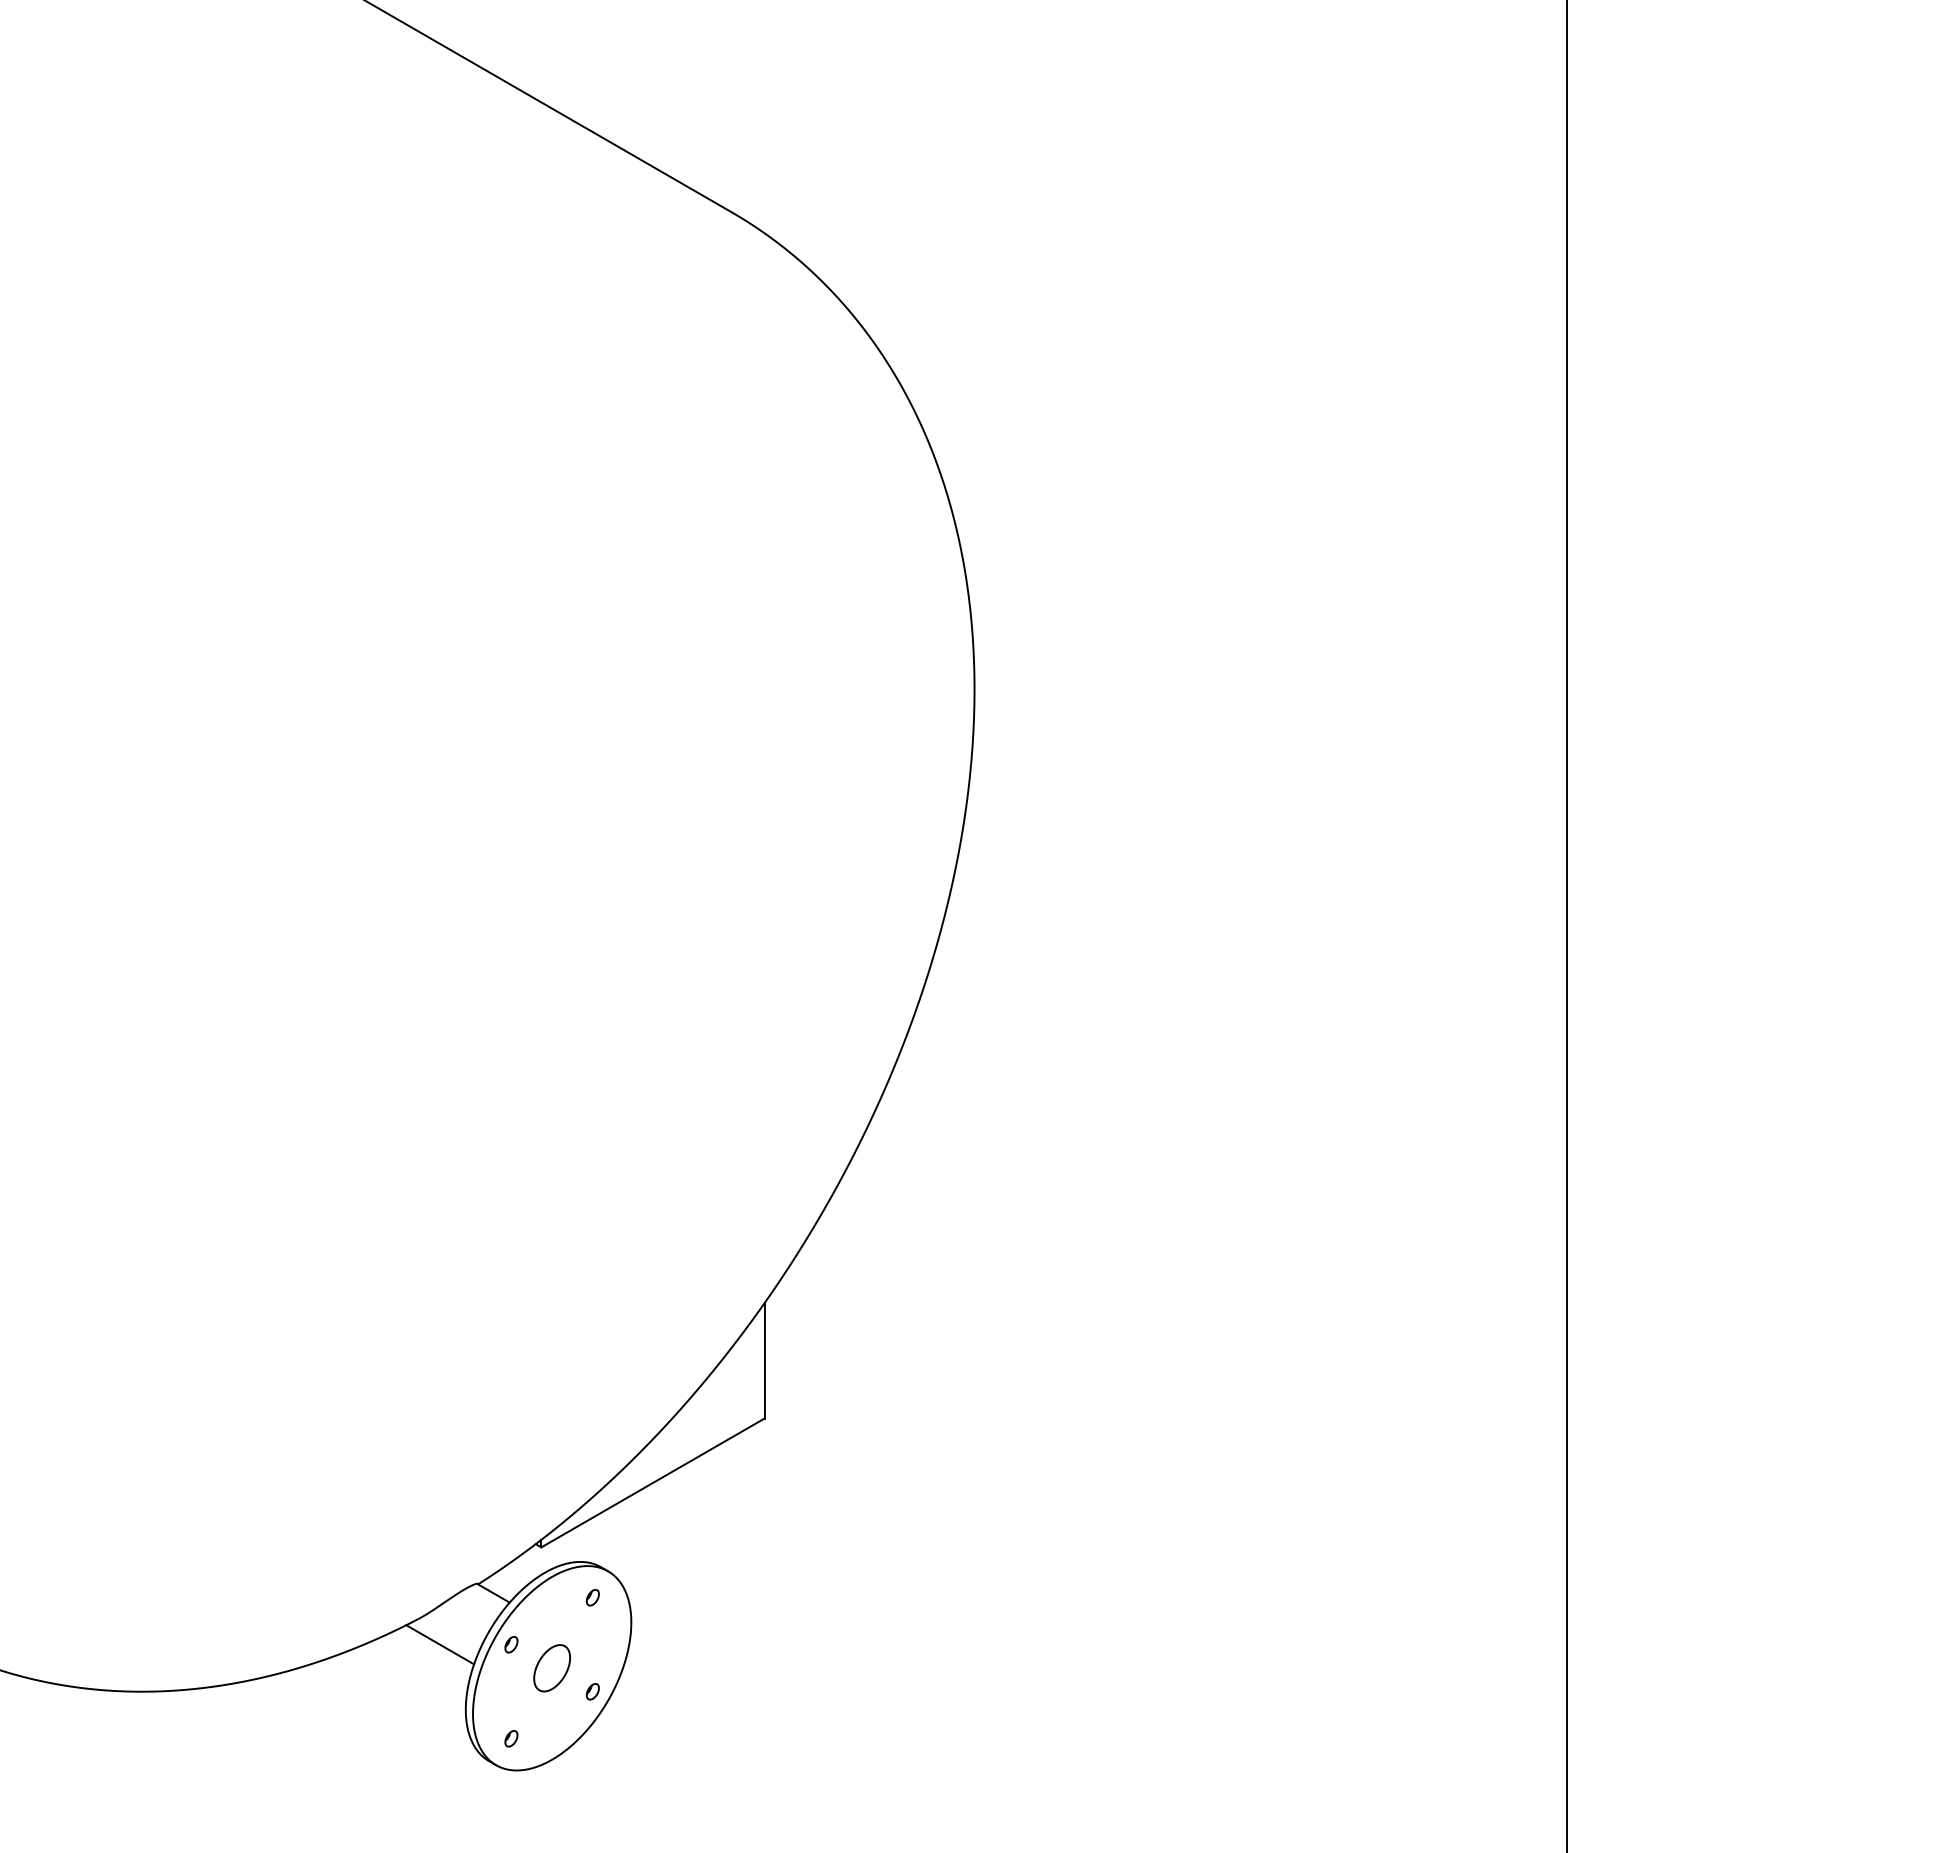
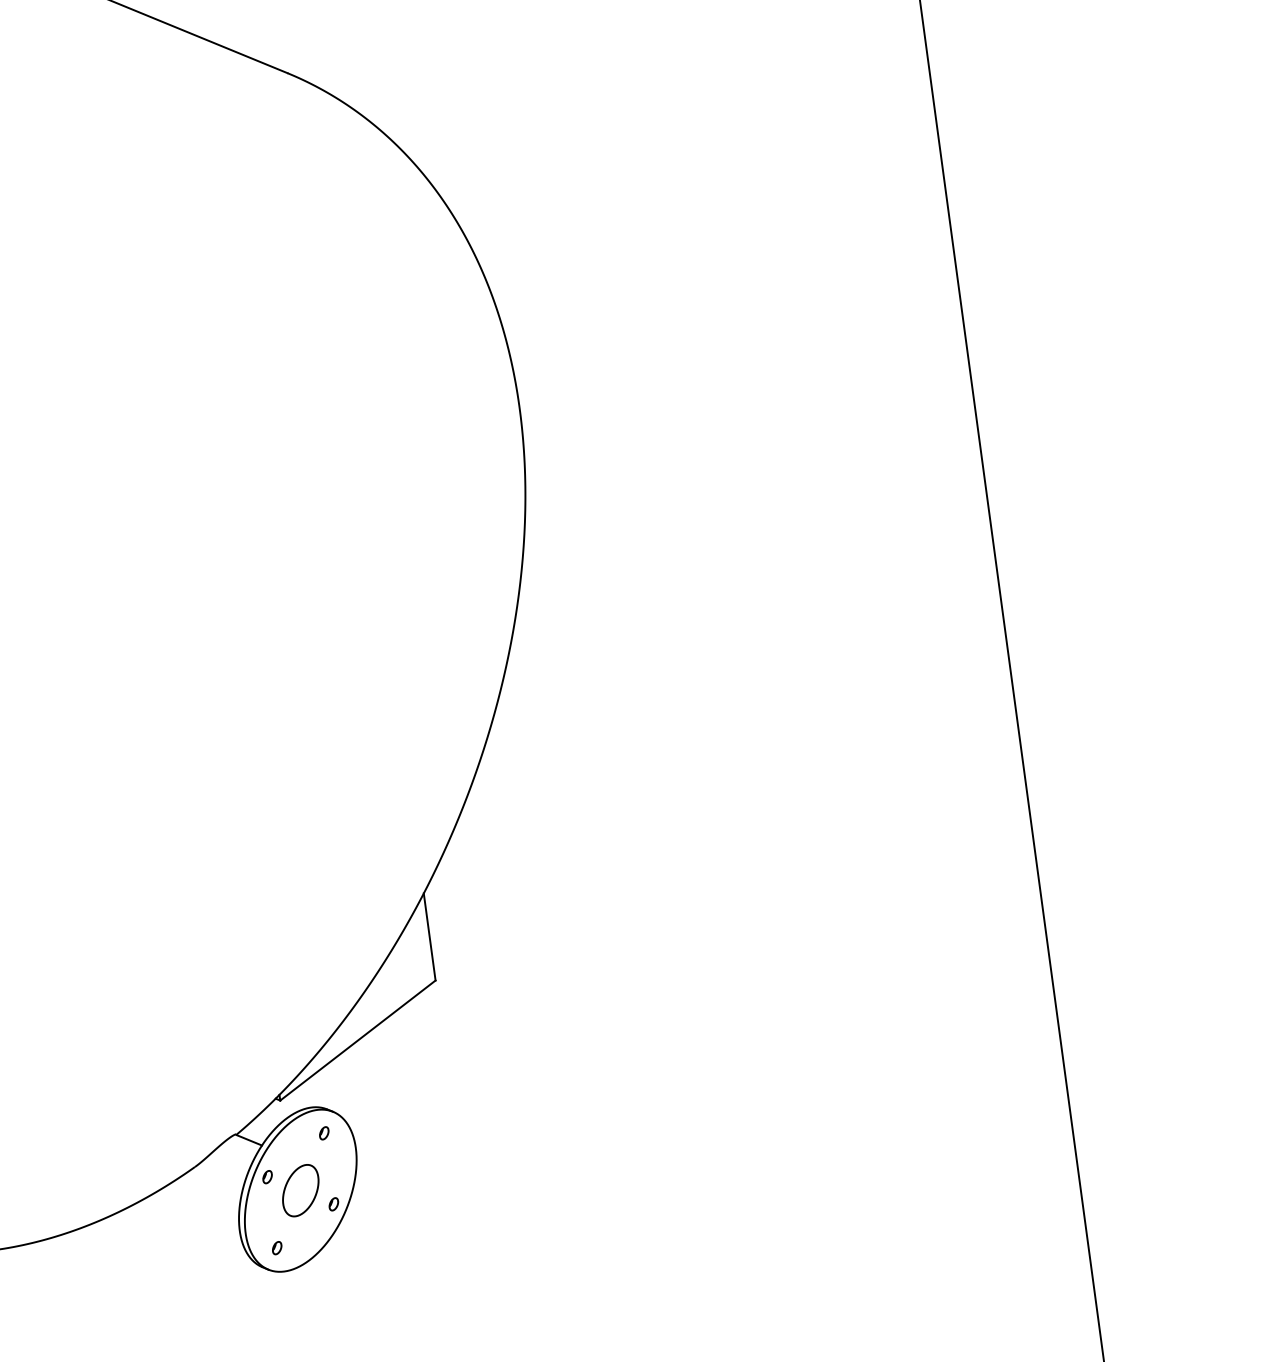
line: (440, 1644) -> (214, 1184), removed
part: (551, 1668) -> (300, 1190), size x1.4

